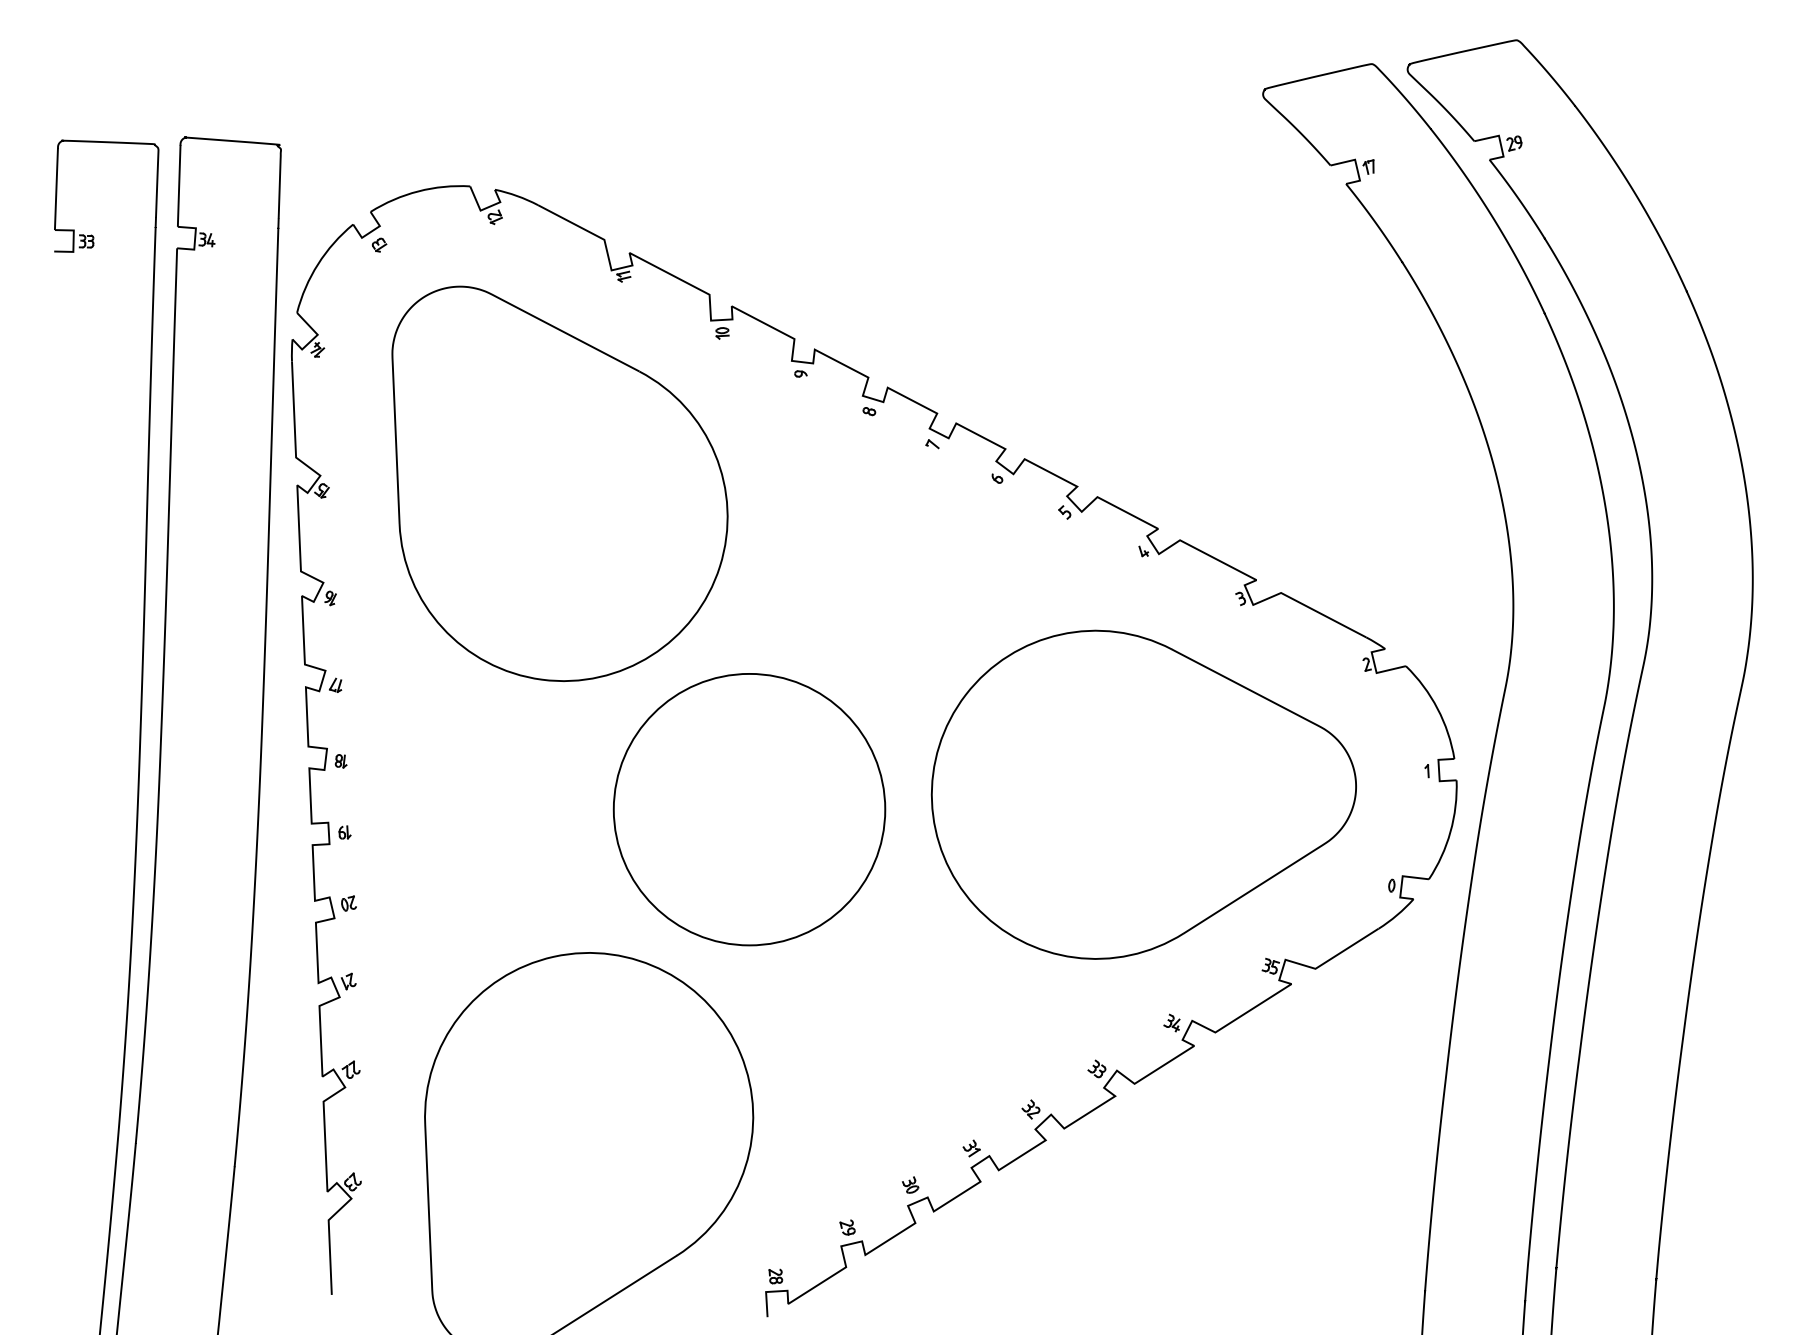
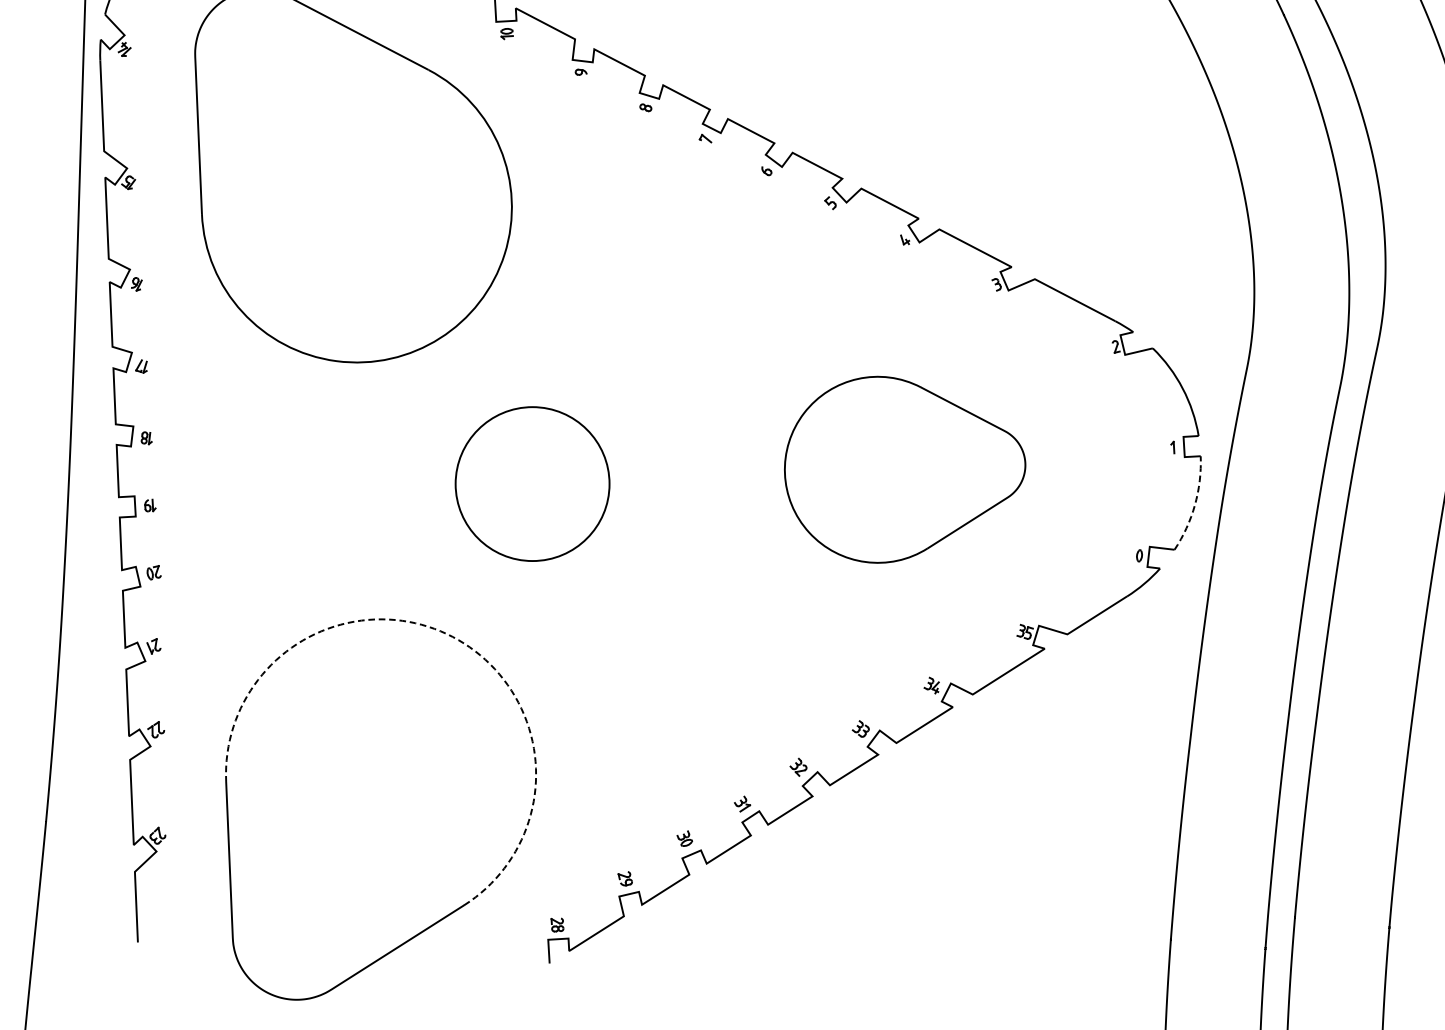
part: (1143, 794) -> (904, 469), size x0.6
circle: (749, 809) -> (532, 483), size x0.6
arc: (1450, 832) -> (1194, 505), solid -> dashed
arc: (665, 971) -> (453, 636), solid -> dashed

